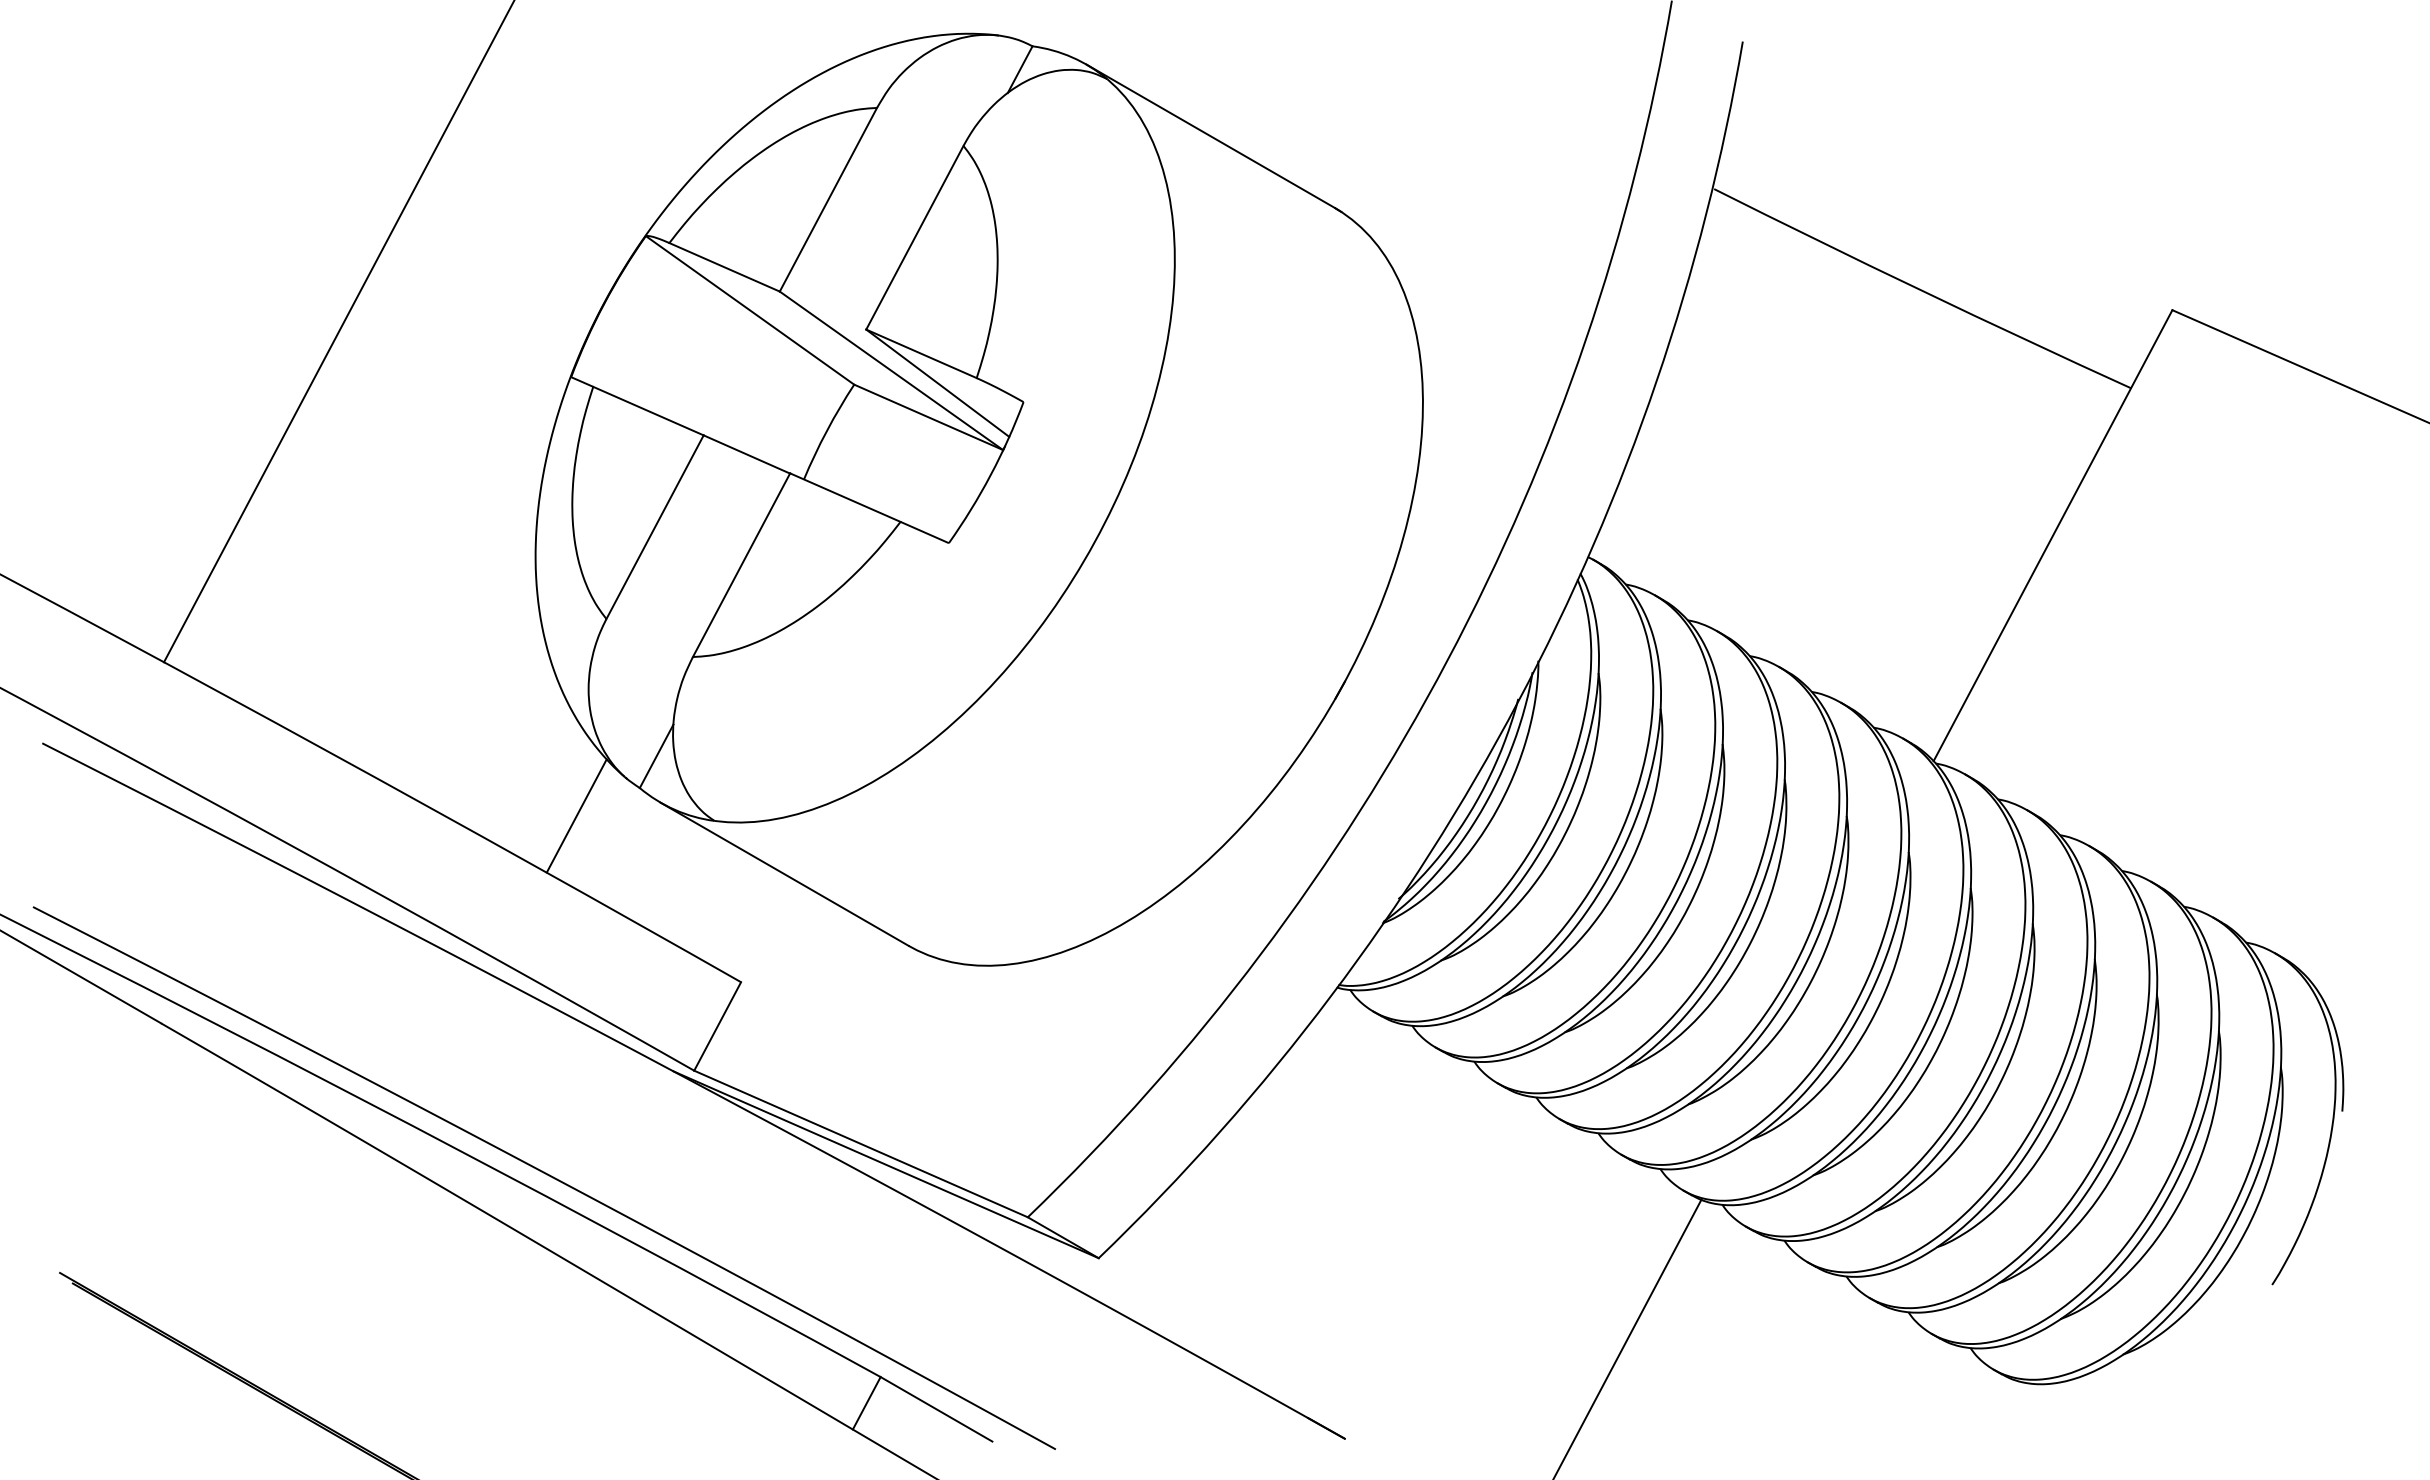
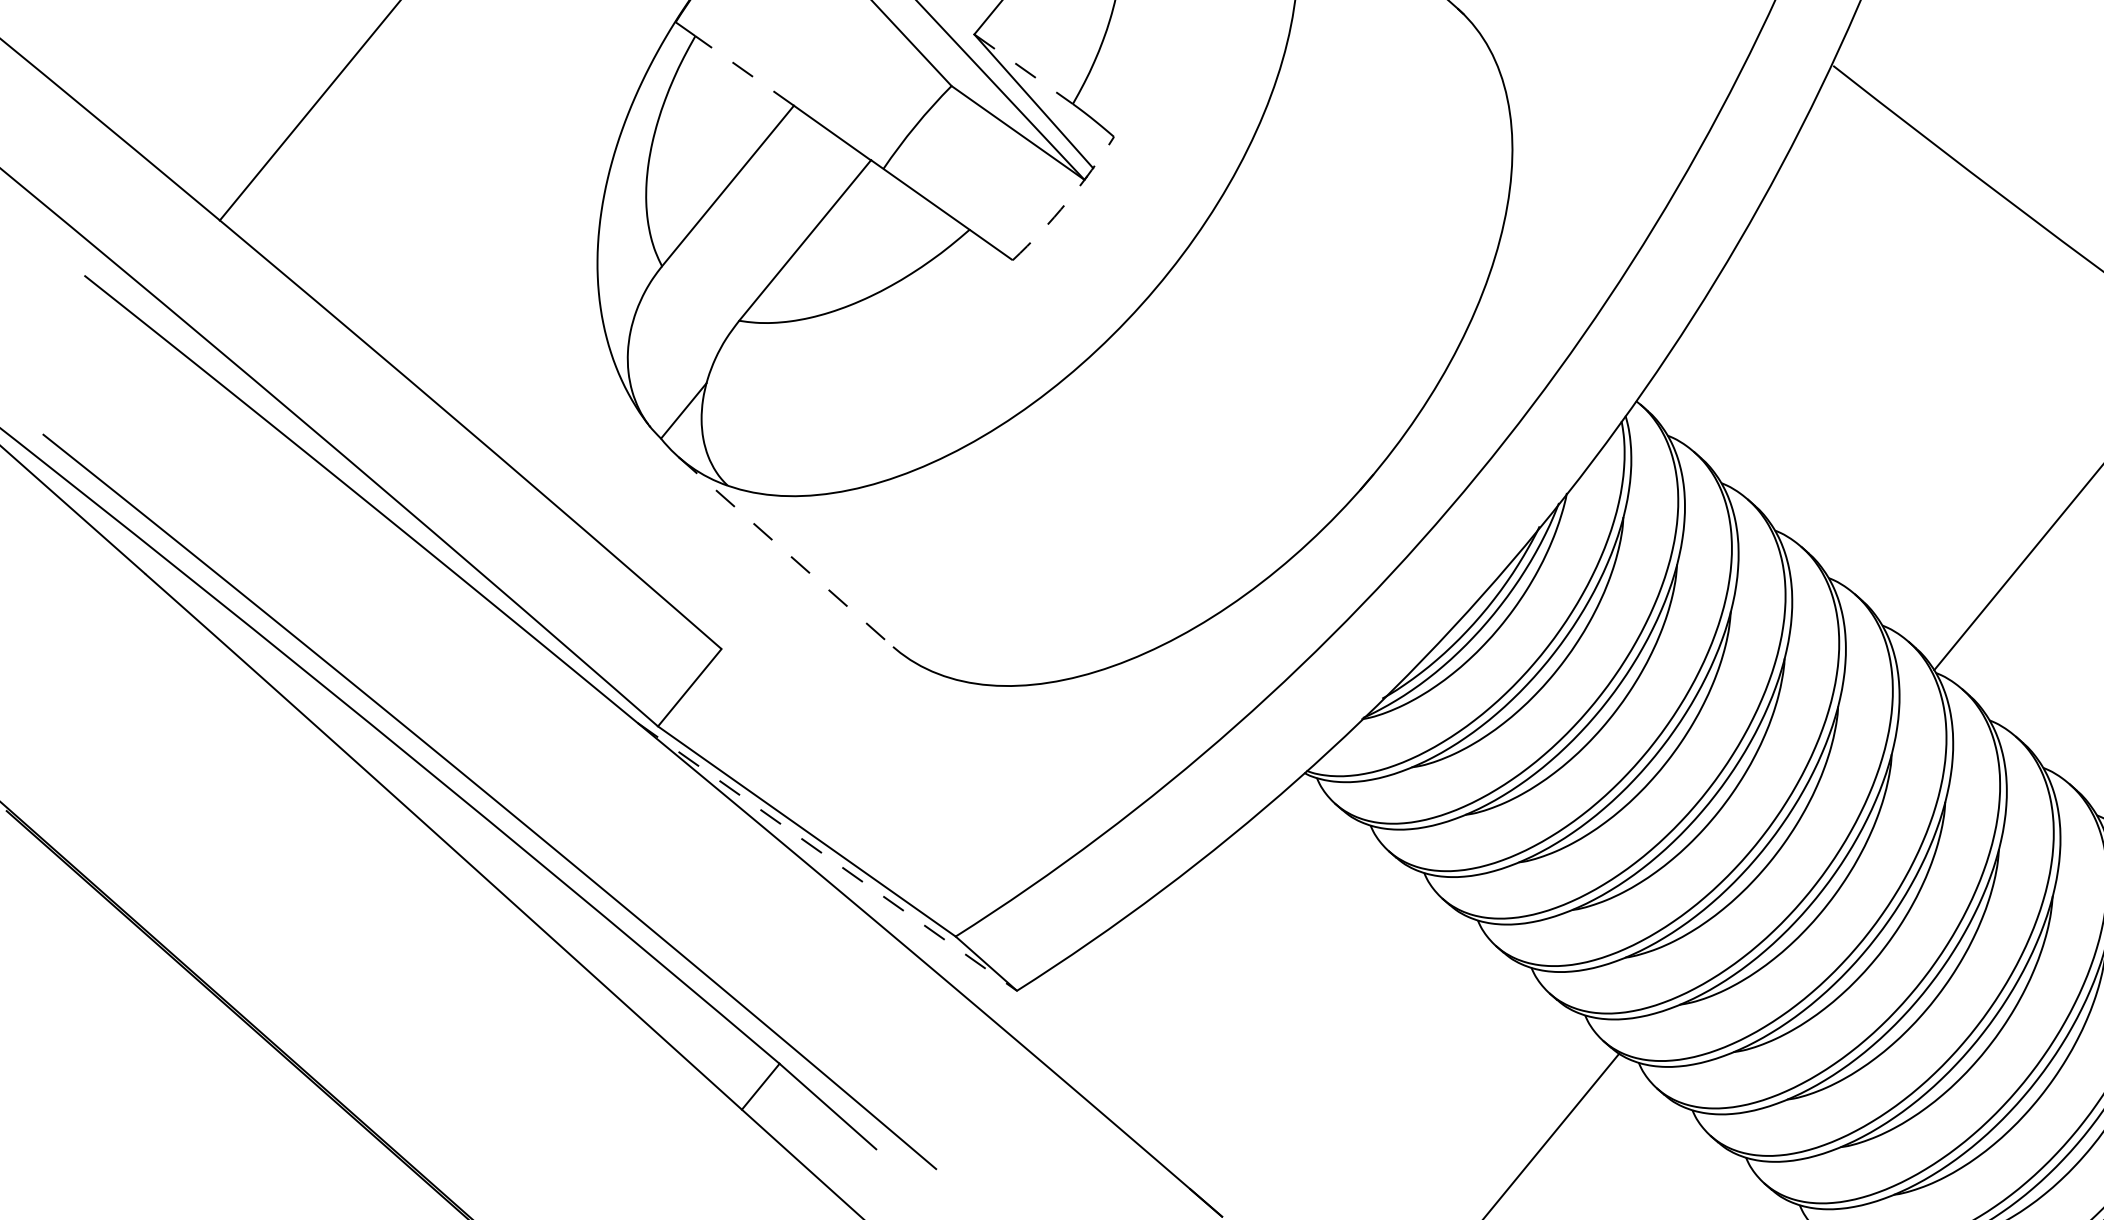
line: (921, 354) -> (1023, 69), solid -> dashed
line: (648, 410) -> (744, 70), solid -> dashed
arc: (990, 475) -> (1067, 202), solid -> dashed
line: (576, 815) -> (593, 452), removed
line: (785, 874) -> (786, 552), solid -> dashed
line: (886, 1165) -> (827, 857), solid -> dashed

